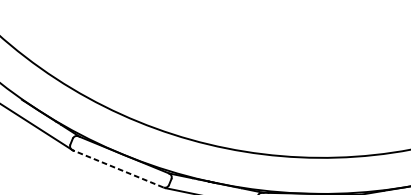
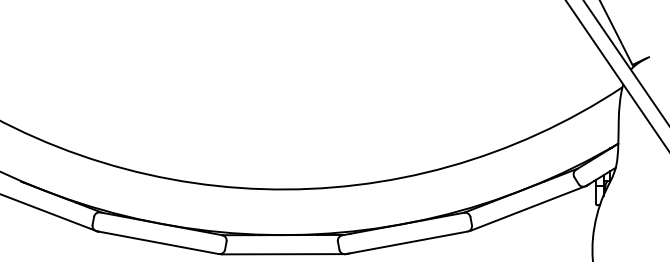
line: (117, 168) -> (157, 242), dashed -> solid

